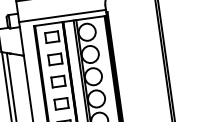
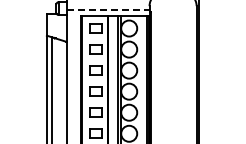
line: (62, 16) -> (108, 10), solid -> dashed

